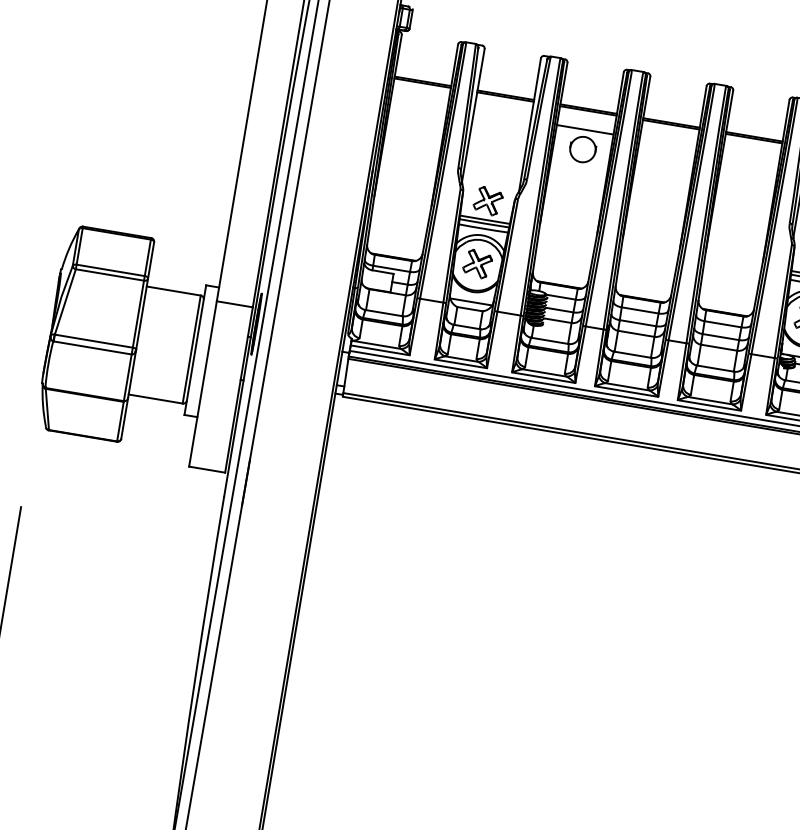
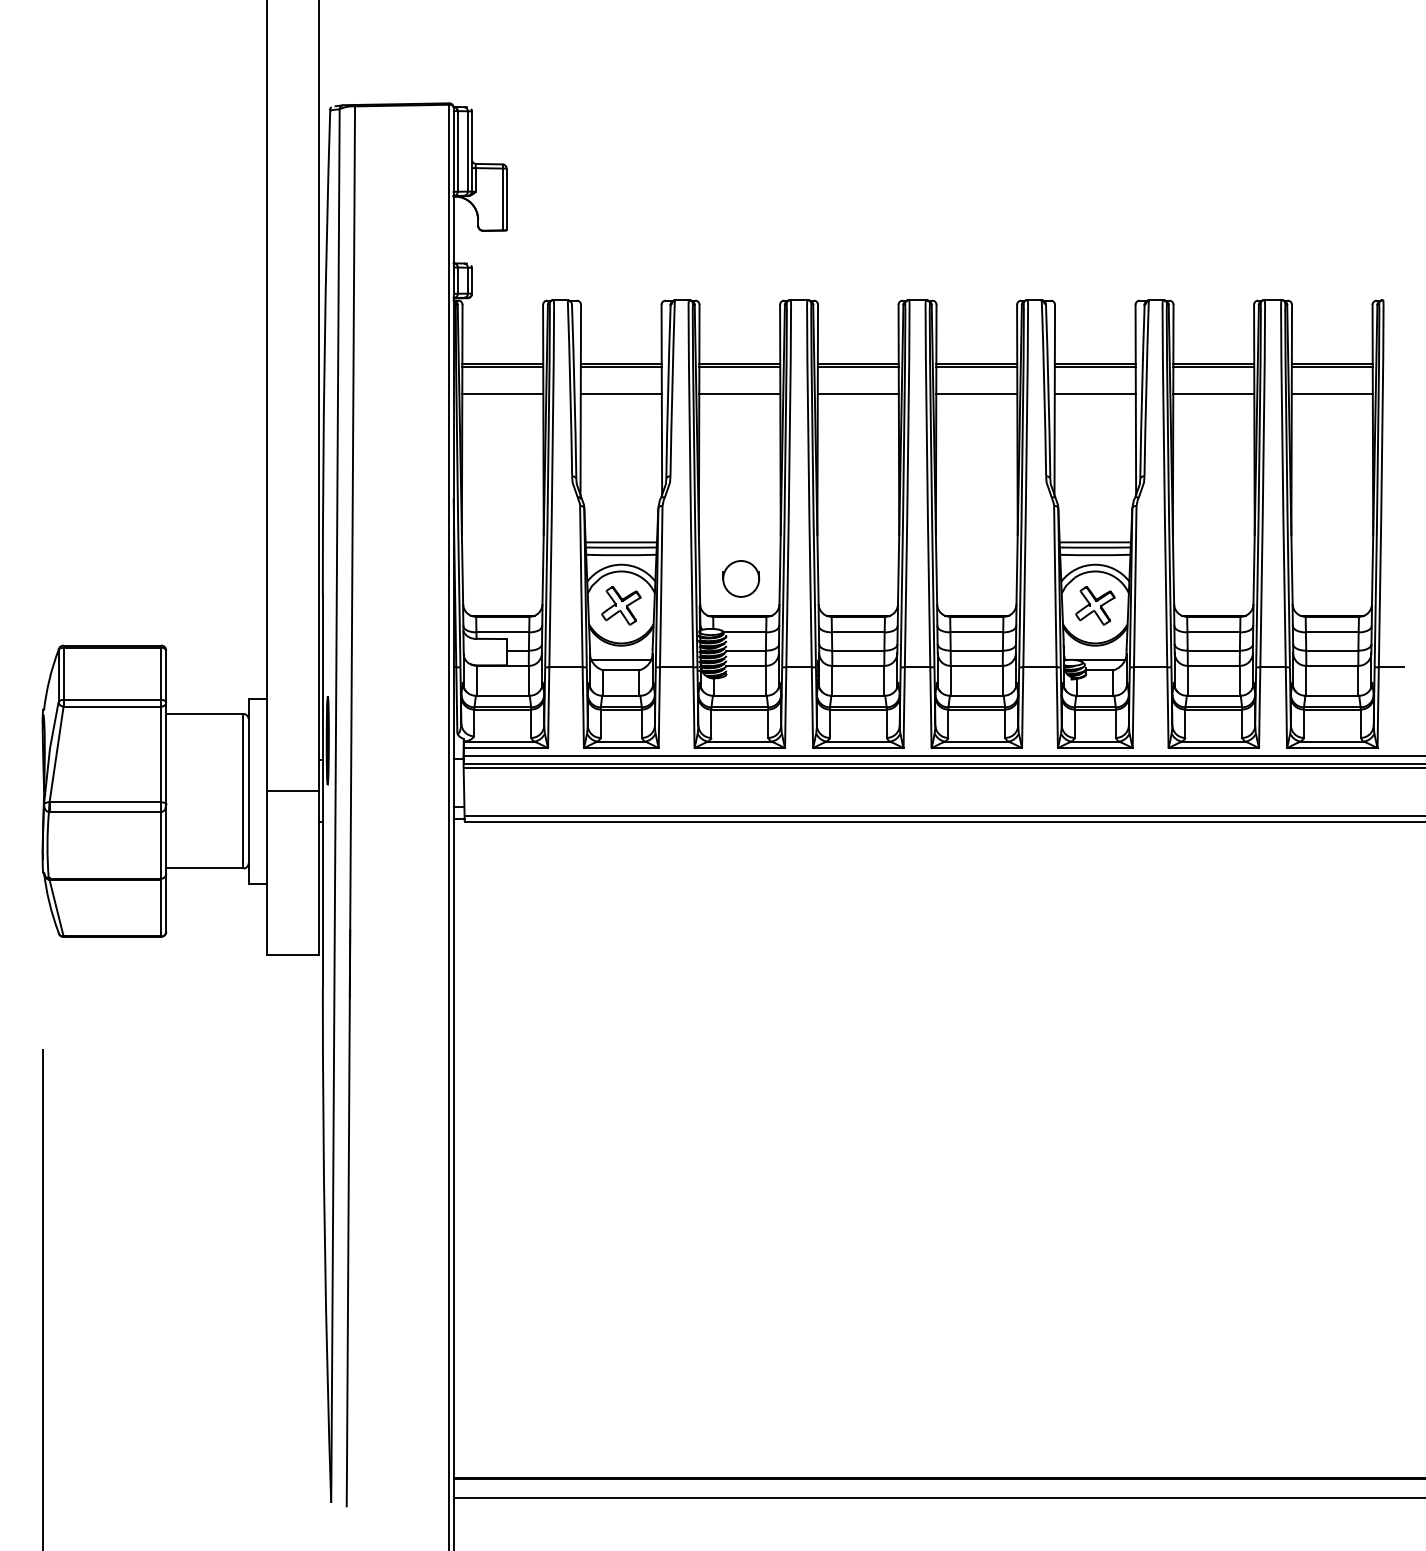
line: (419, 101) -> (502, 393), added
line: (501, 115) -> (620, 393), added
line: (667, 143) -> (857, 393), added
part: (583, 149) -> (741, 578), moved
line: (750, 157) -> (976, 393), added
part: (488, 200) -> (621, 515), removed
line: (234, 304) -> (292, 791), moved

